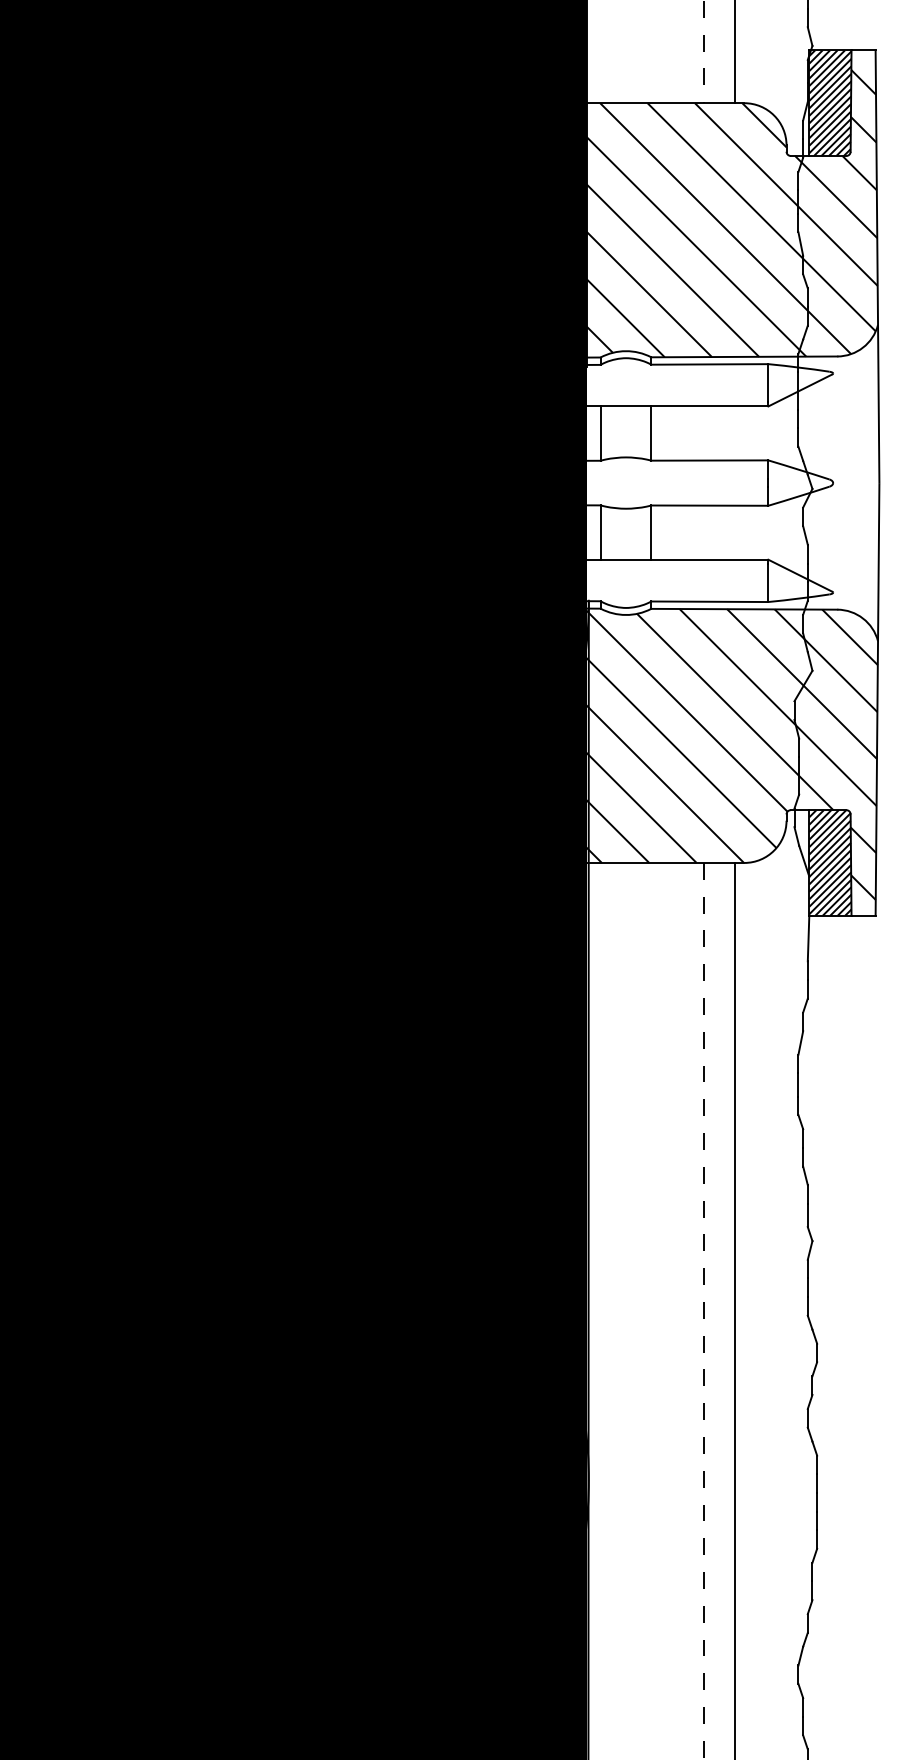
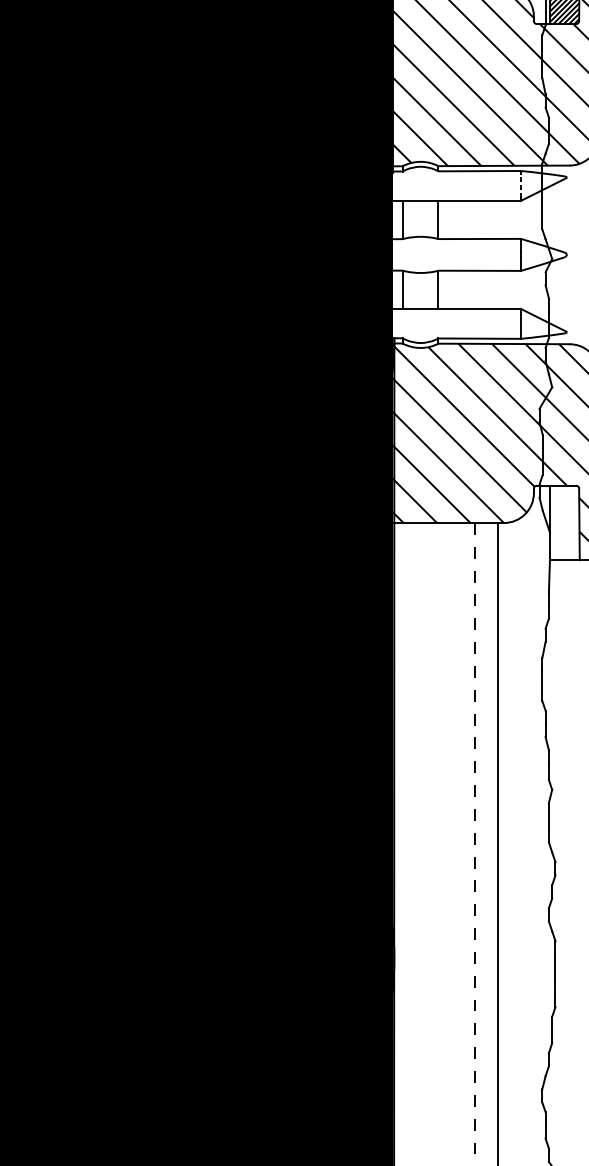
line: (768, 382) -> (521, 183), solid -> dashed
hatch: (830, 862) -> (564, 522), removed

